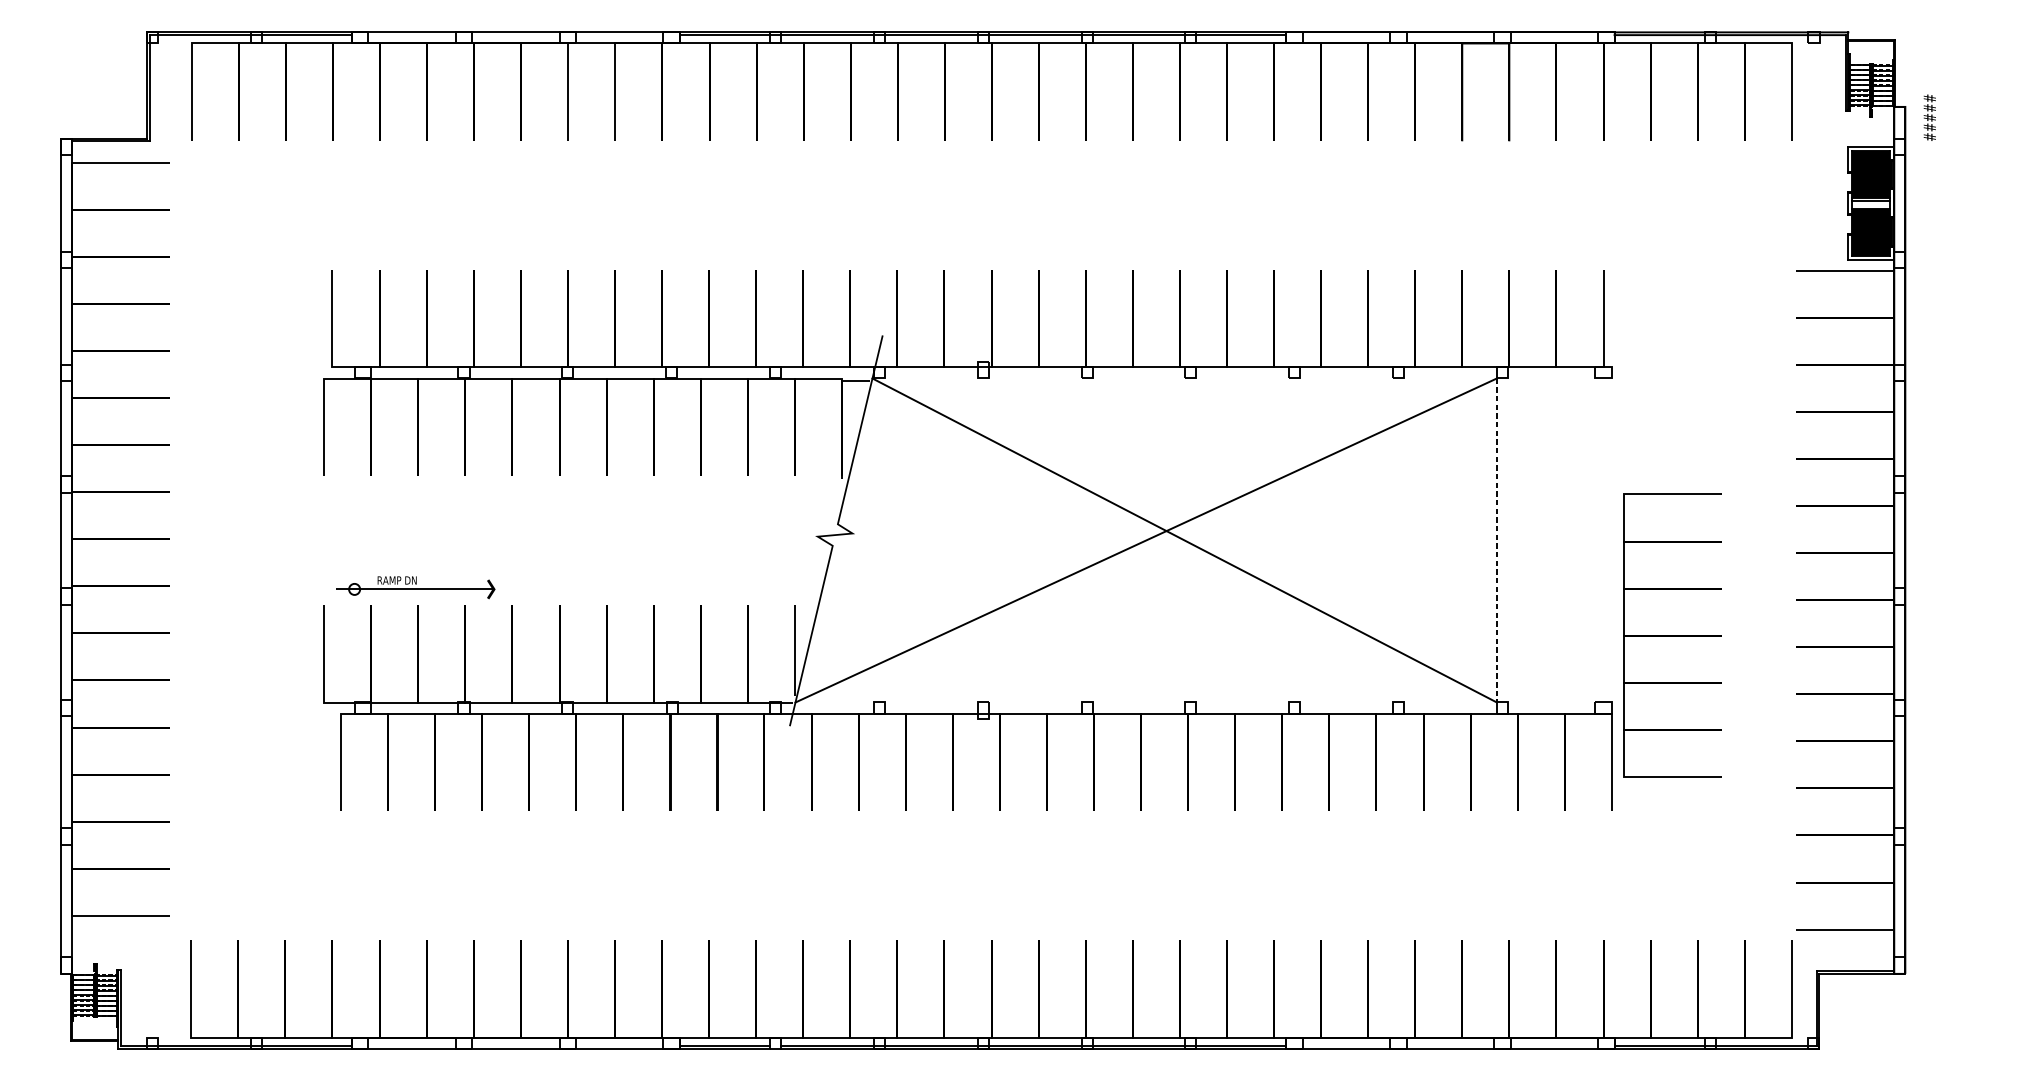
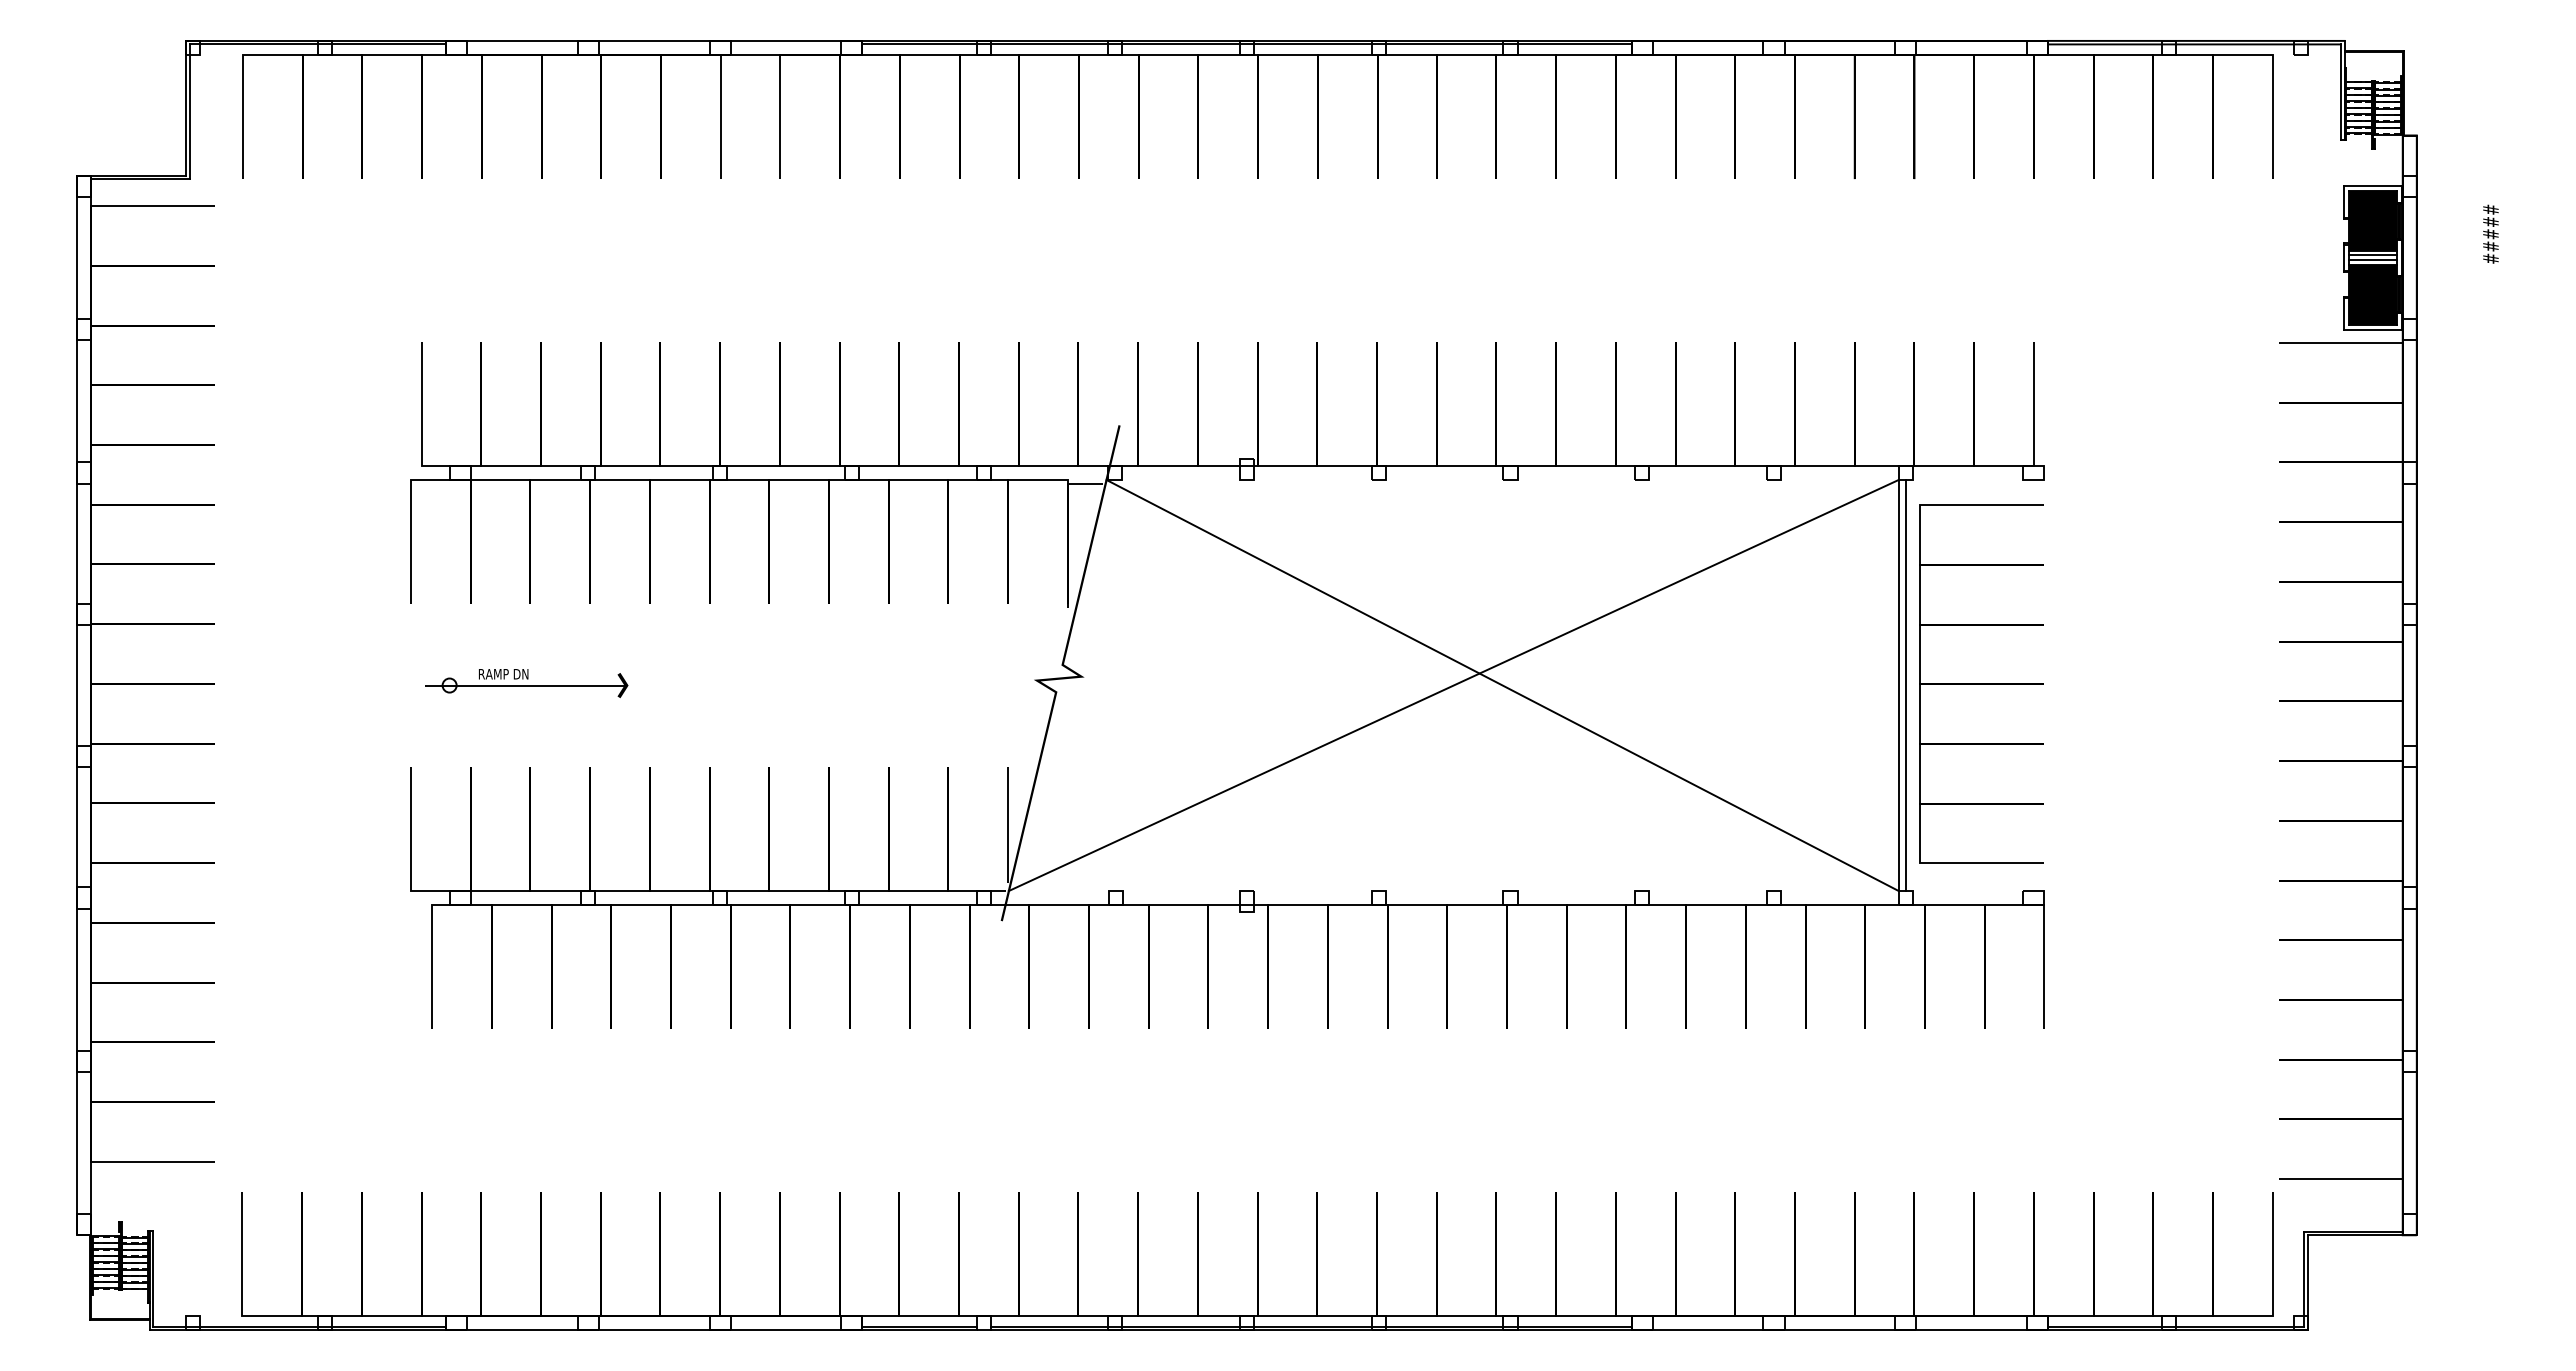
text: (1929, 117) -> (2490, 233), moved
line: (1870, 205) -> (2372, 260), added
line: (1496, 540) -> (1898, 685), dashed -> solid
line: (1502, 540) -> (1905, 685), added
part: (415, 587) -> (526, 683), moved
part: (1672, 635) -> (1981, 683), moved

